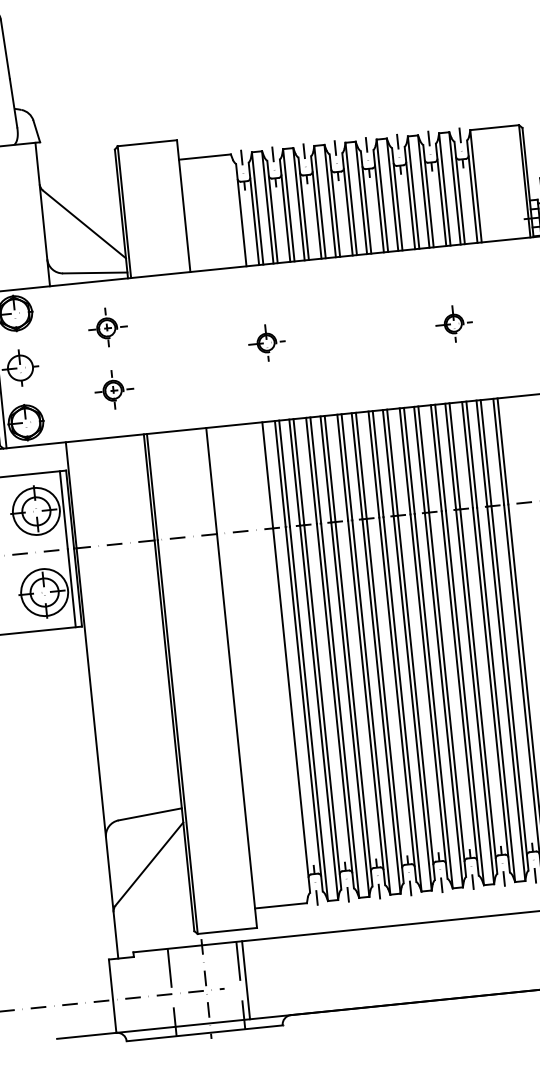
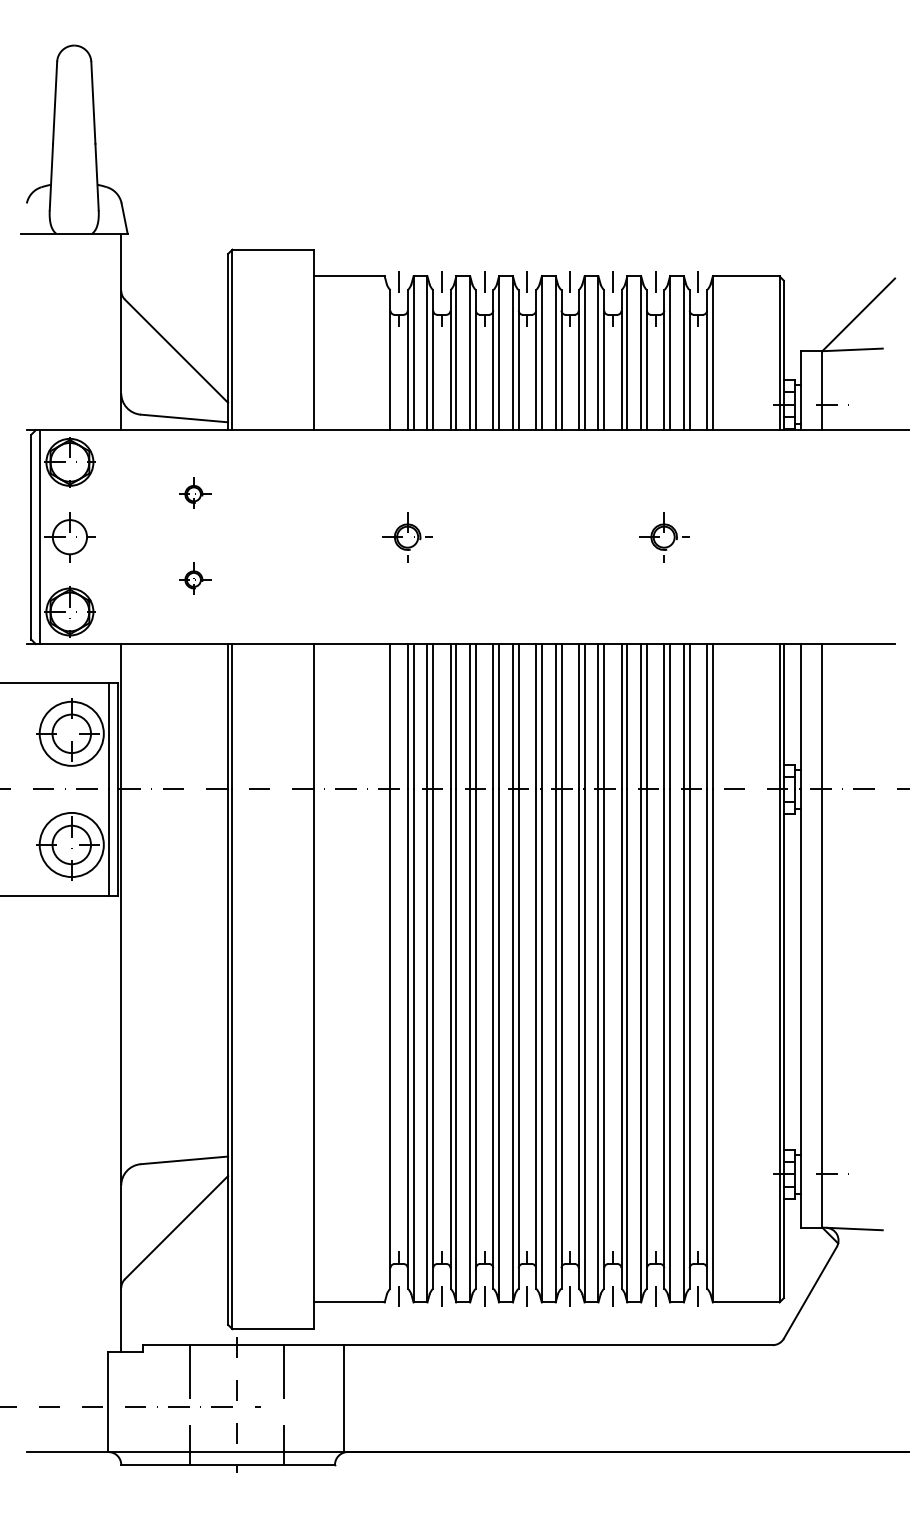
part: (108, 326) -> (195, 492), size x0.62
part: (115, 388) -> (195, 578), size x0.62
line: (246, 980) -> (343, 1398), moved

